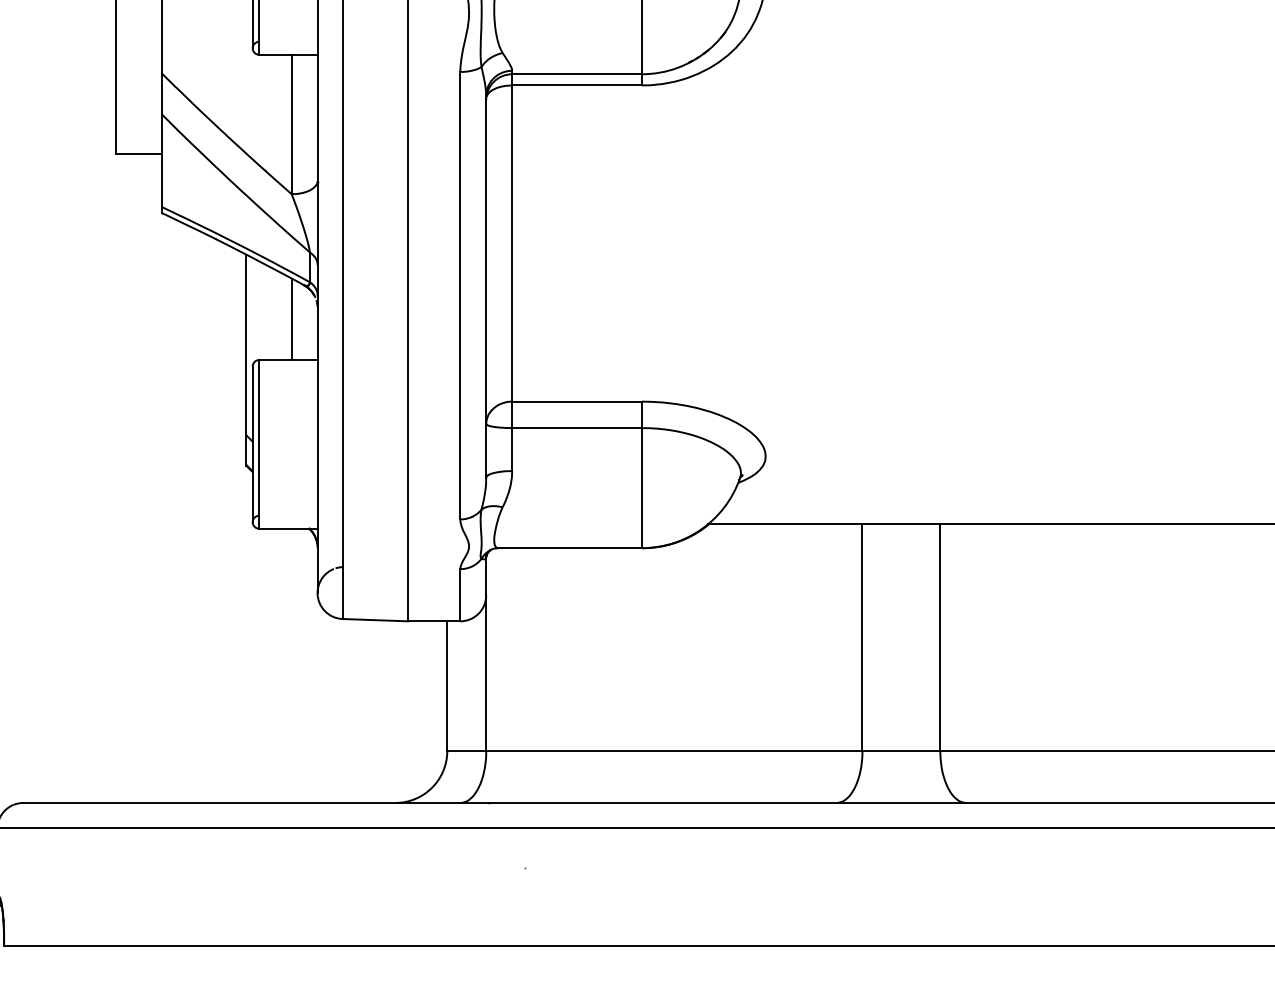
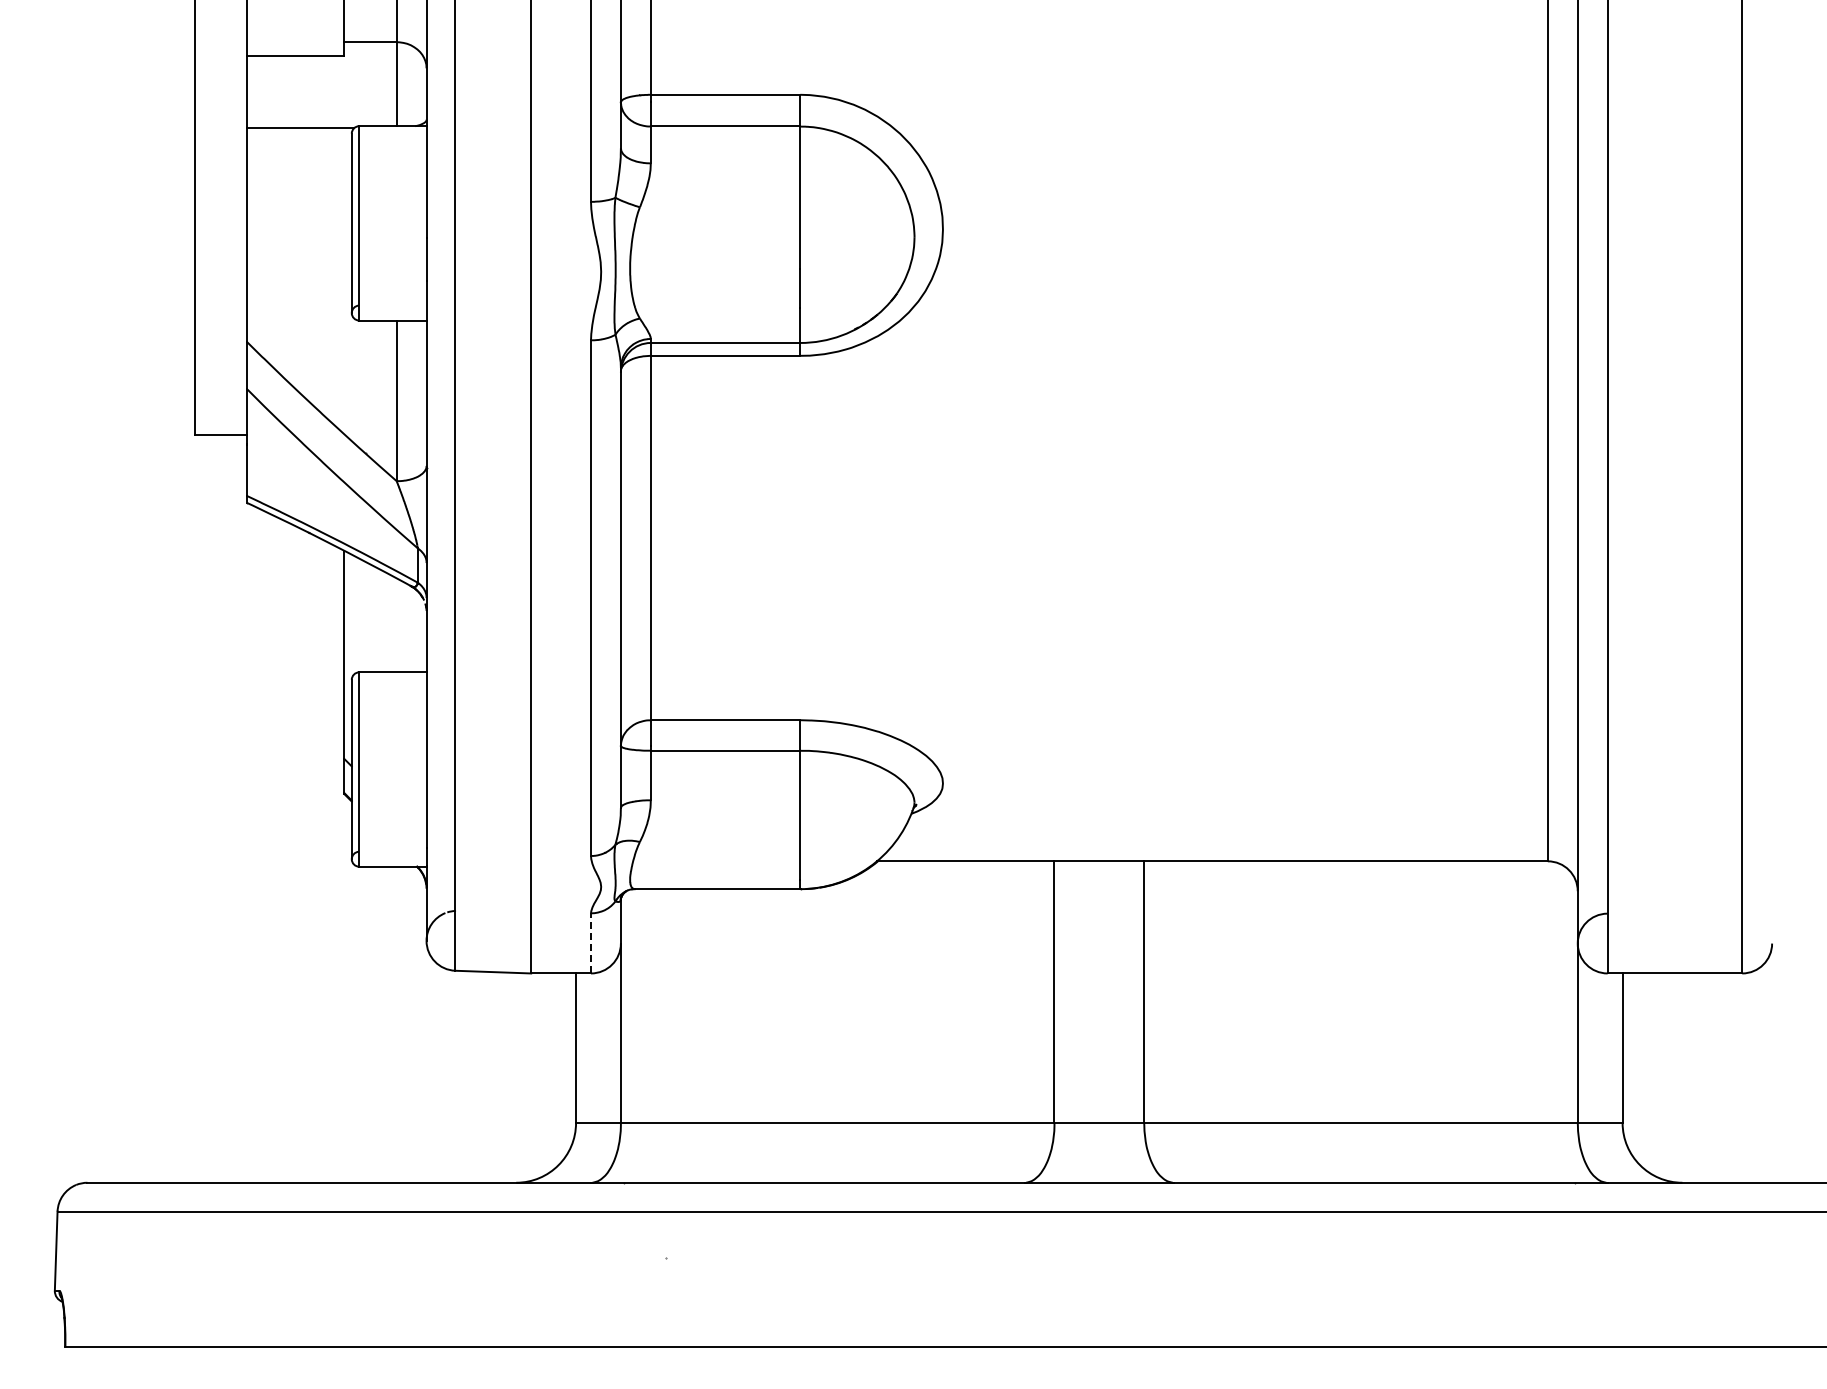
line: (291, 319) -> (396, 625), removed
line: (460, 594) -> (591, 942), solid -> dashed

